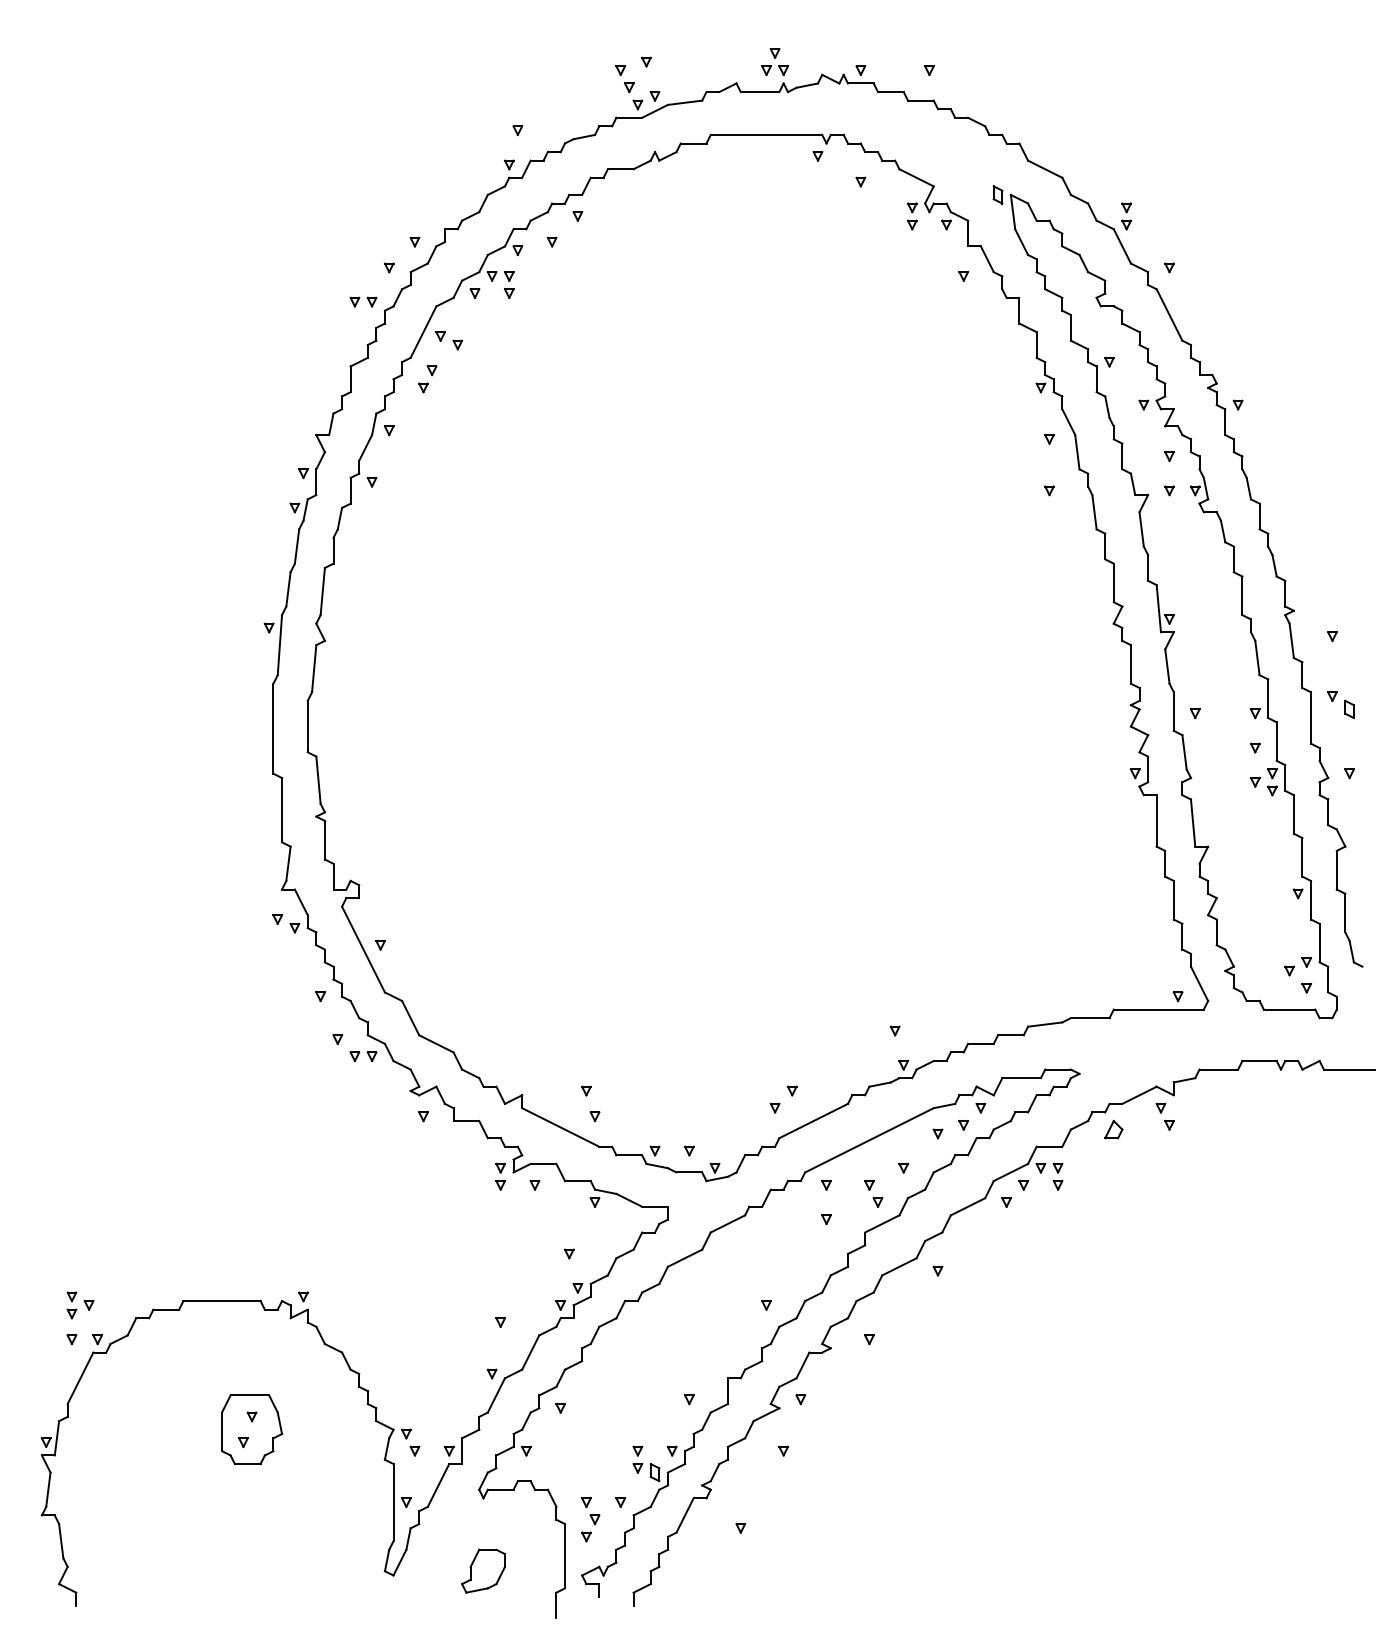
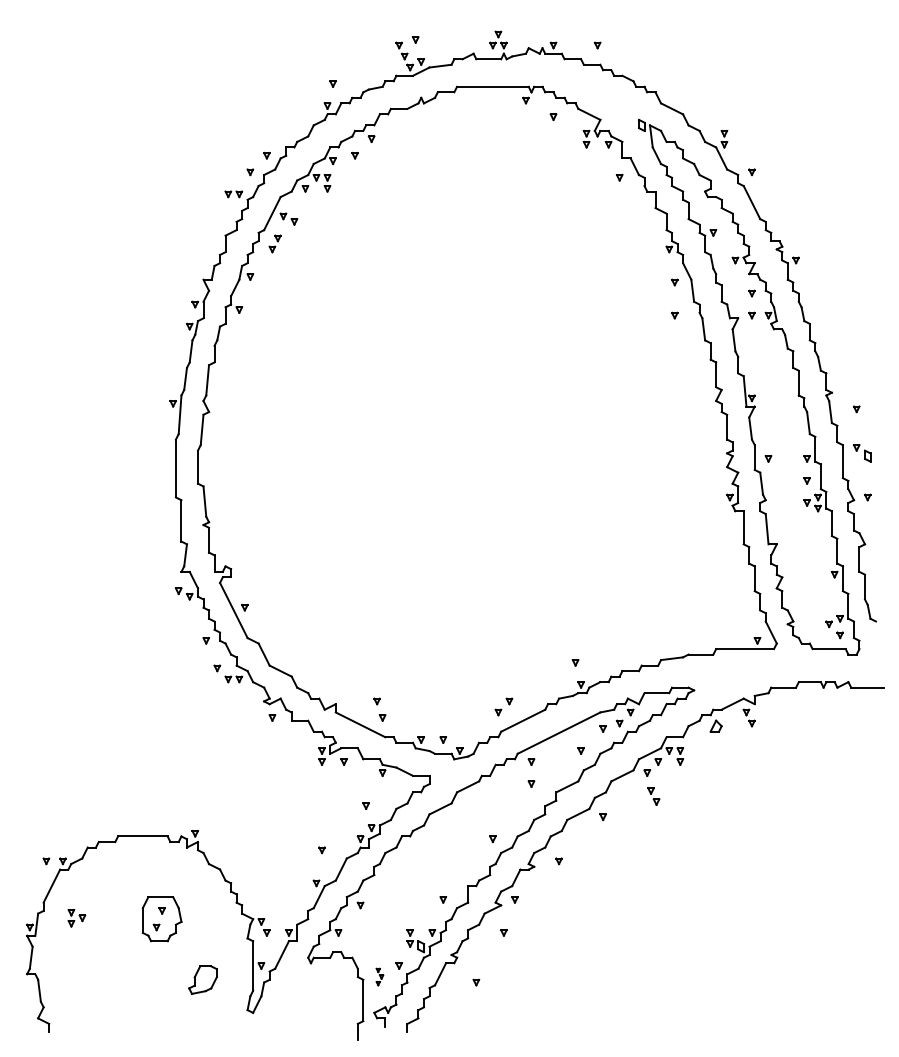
part: (873, 1193) -> (653, 796), moved
part: (79, 1305) -> (76, 918), moved
part: (590, 1518) -> (379, 976), size x0.6
part: (482, 1570) -> (202, 979), moved

